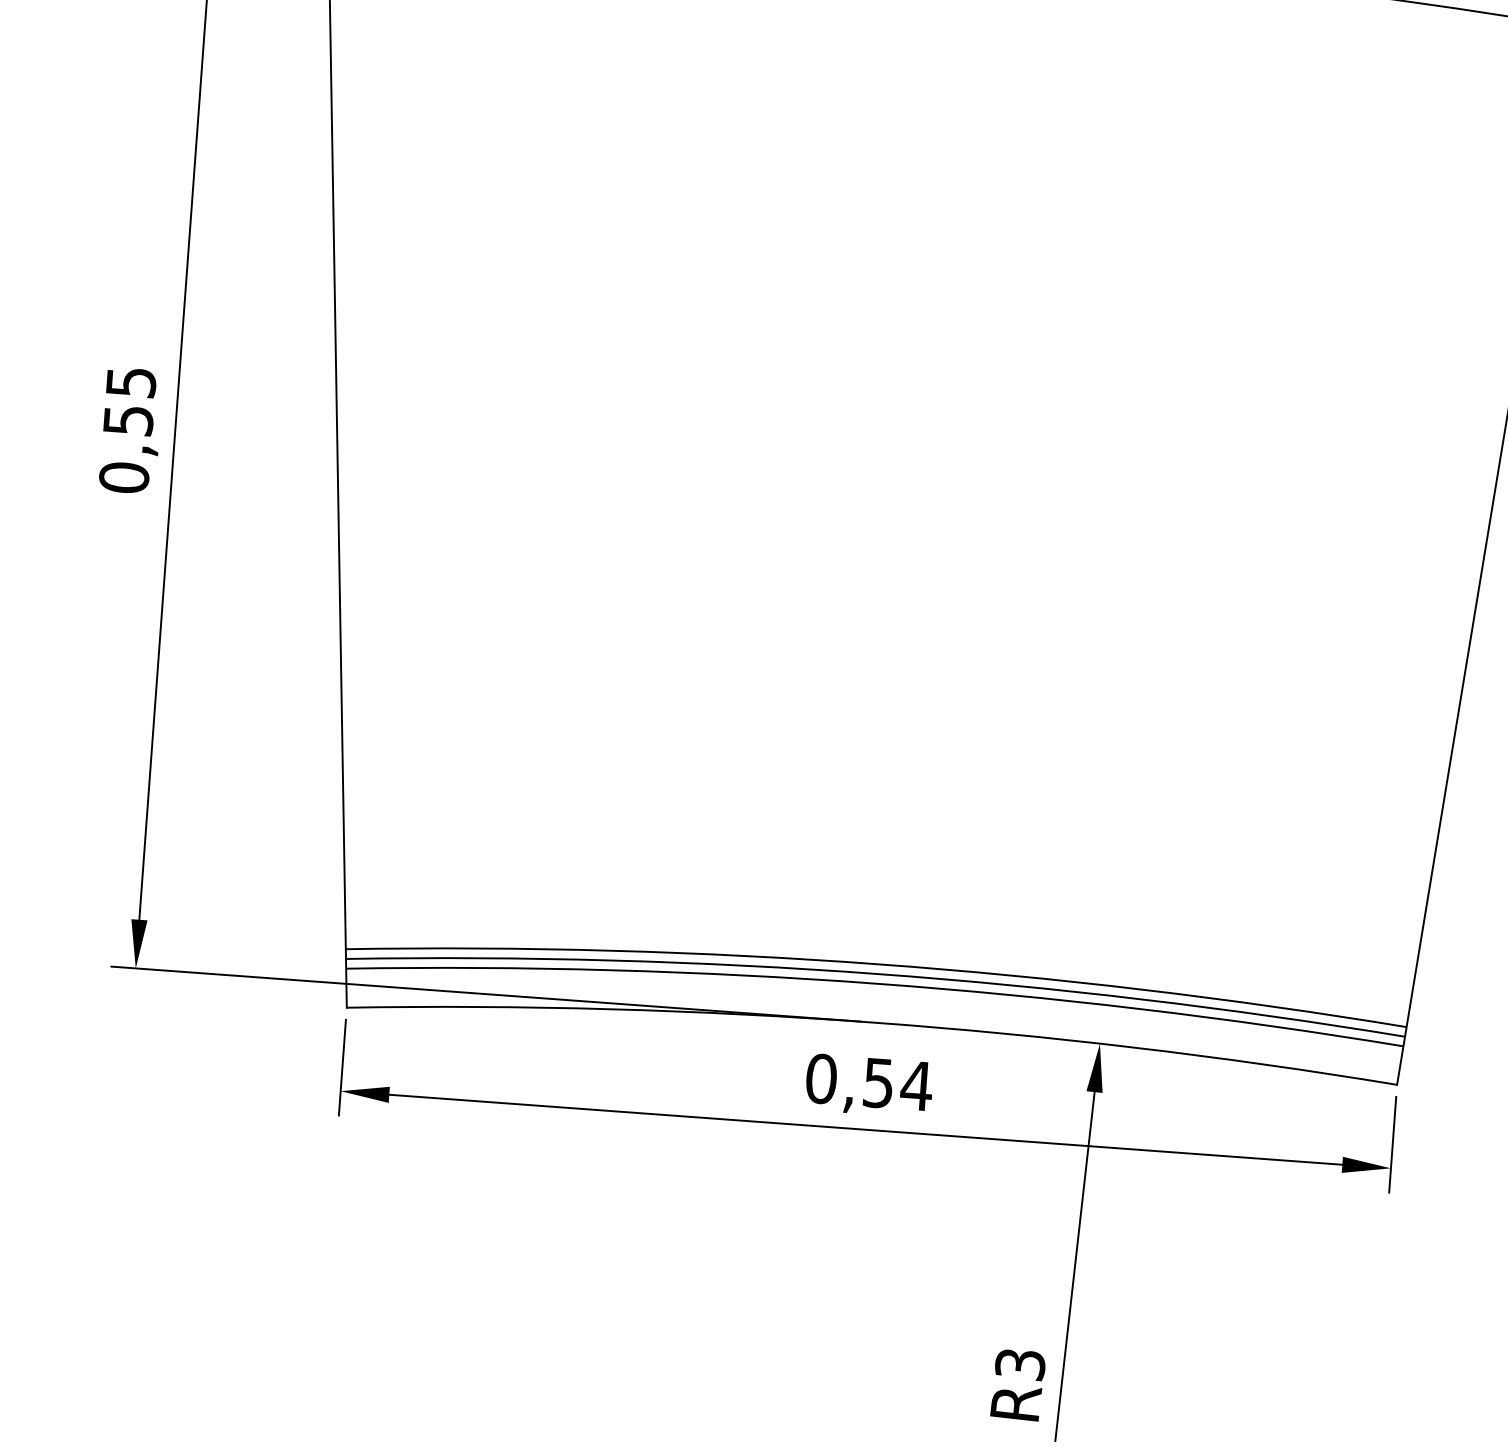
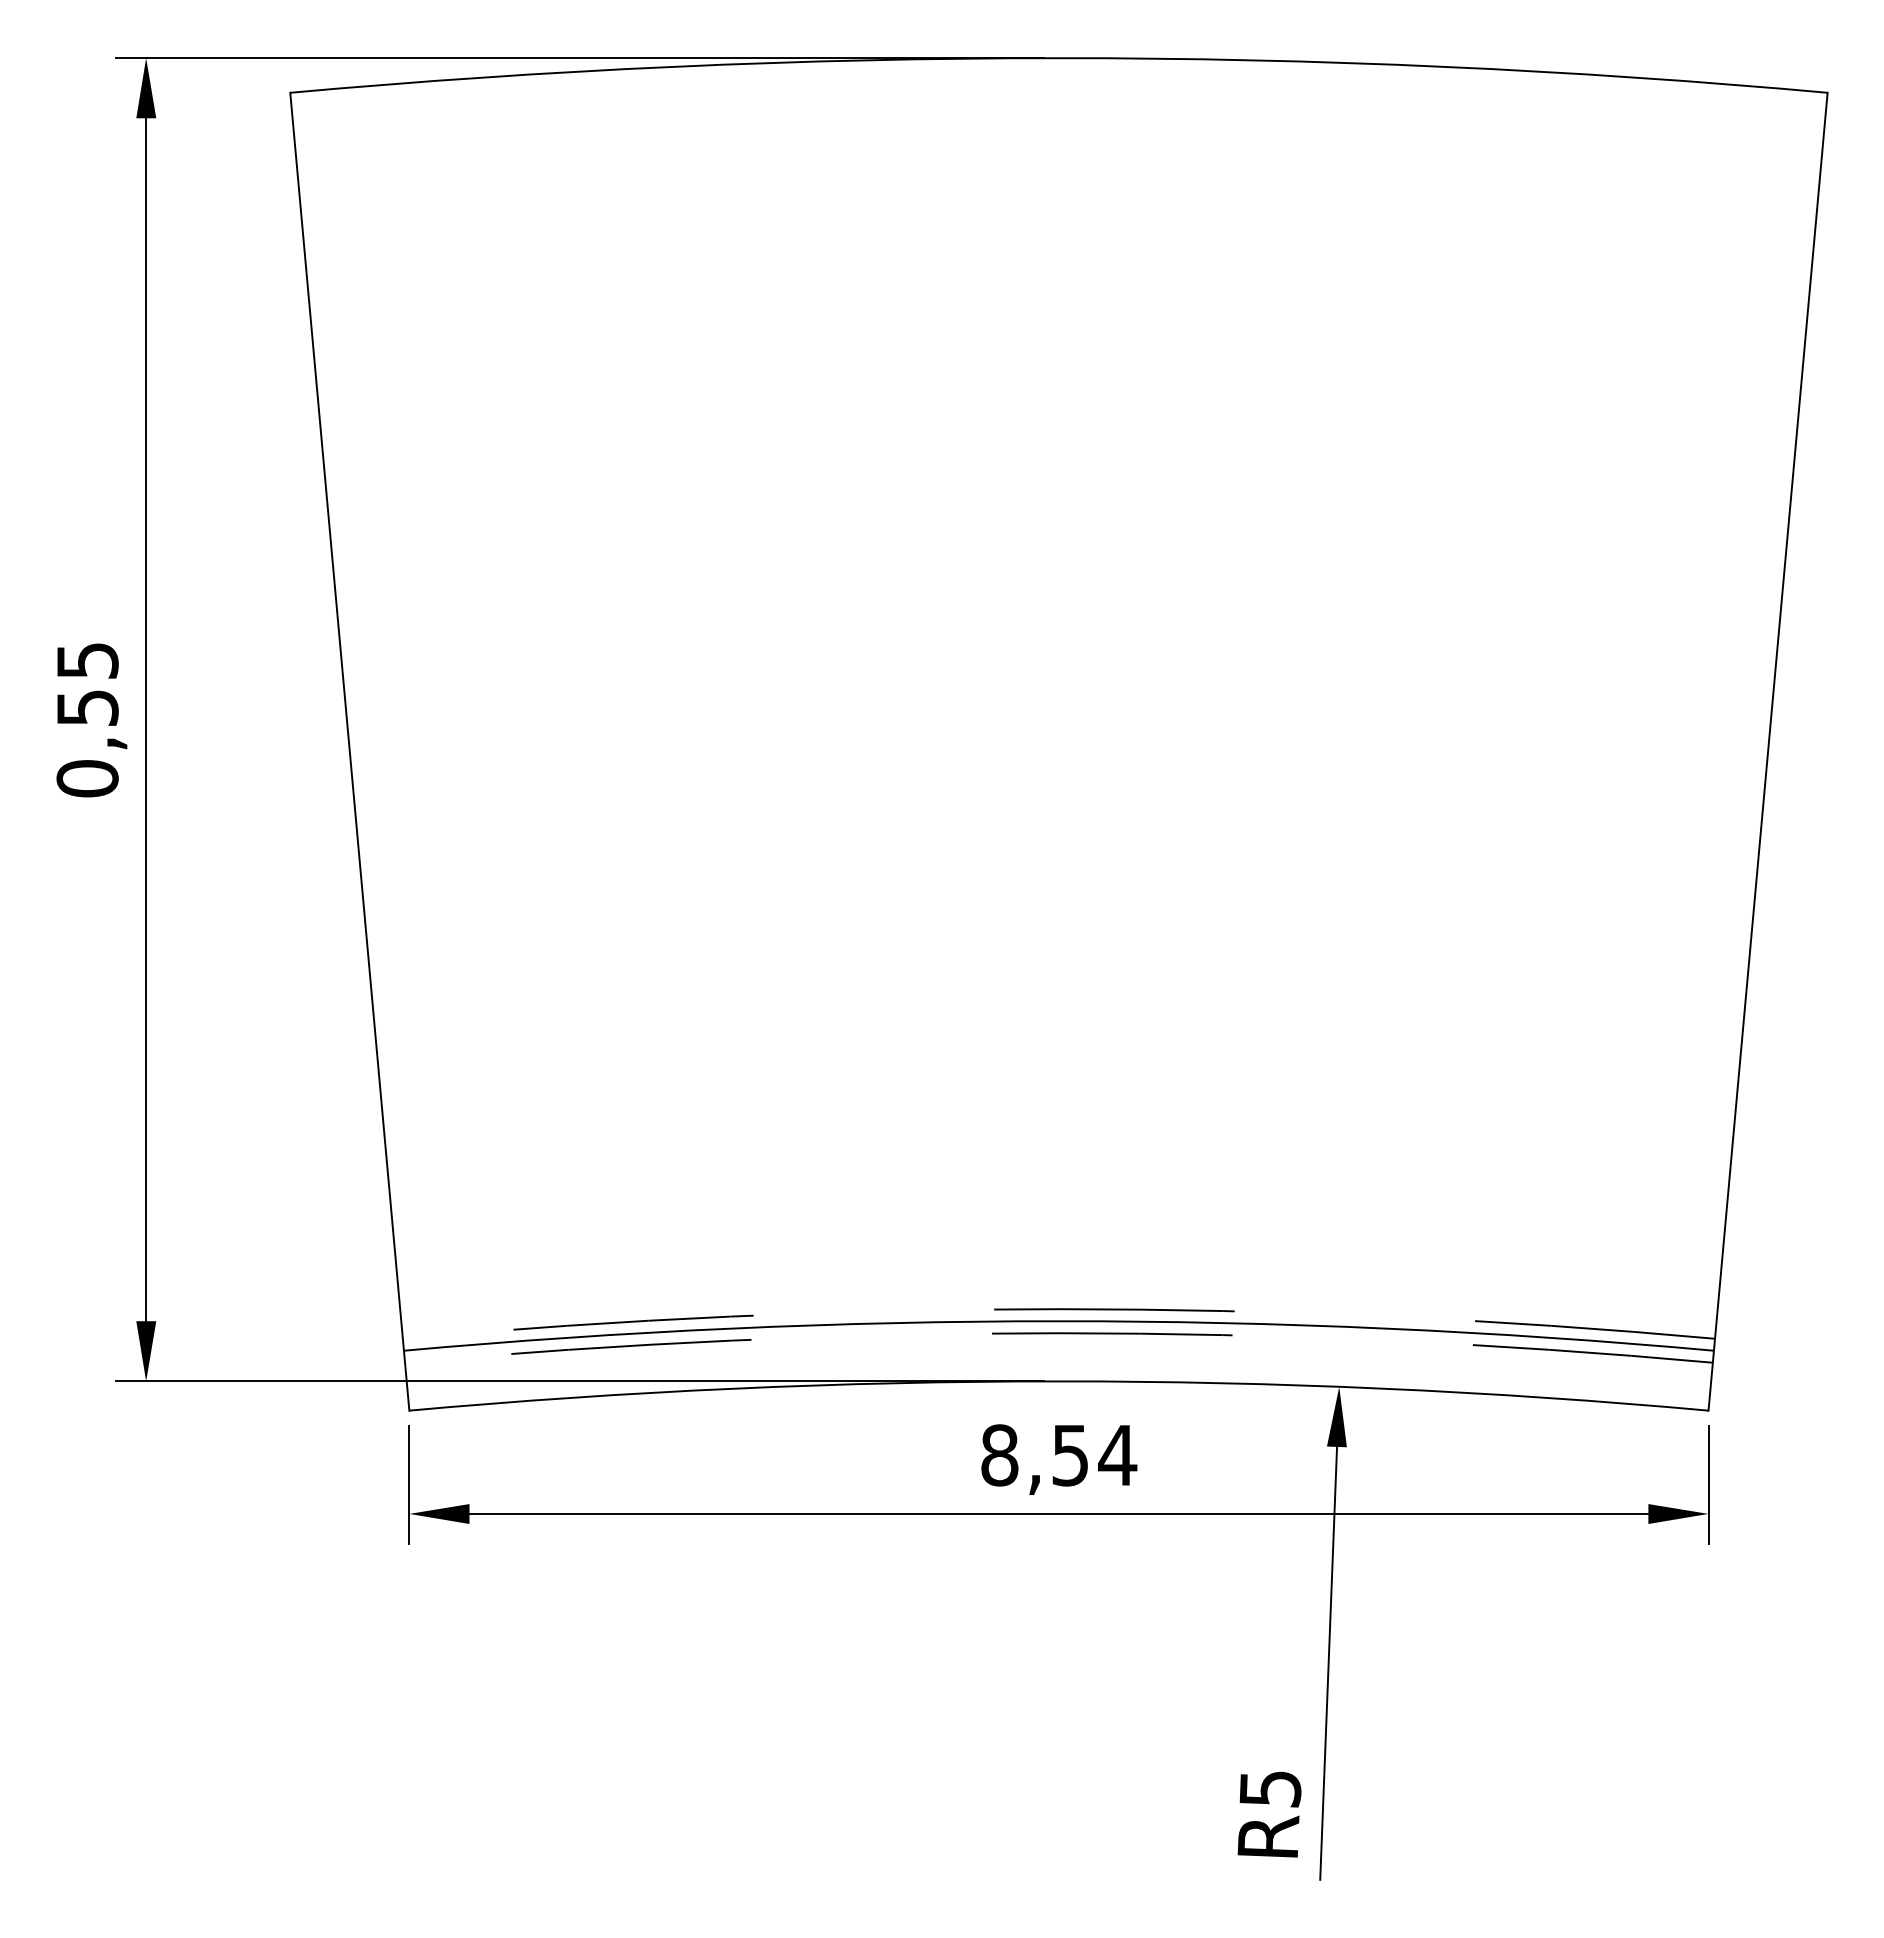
arc: (877, 964) -> (1058, 1309), solid -> dashed
arc: (876, 983) -> (1058, 1333), solid -> dashed
text: (821, 1079) -> (999, 1455), 0,54 -> 8,54
text: (1020, 1365) -> (1270, 1789), R3 -> R5

